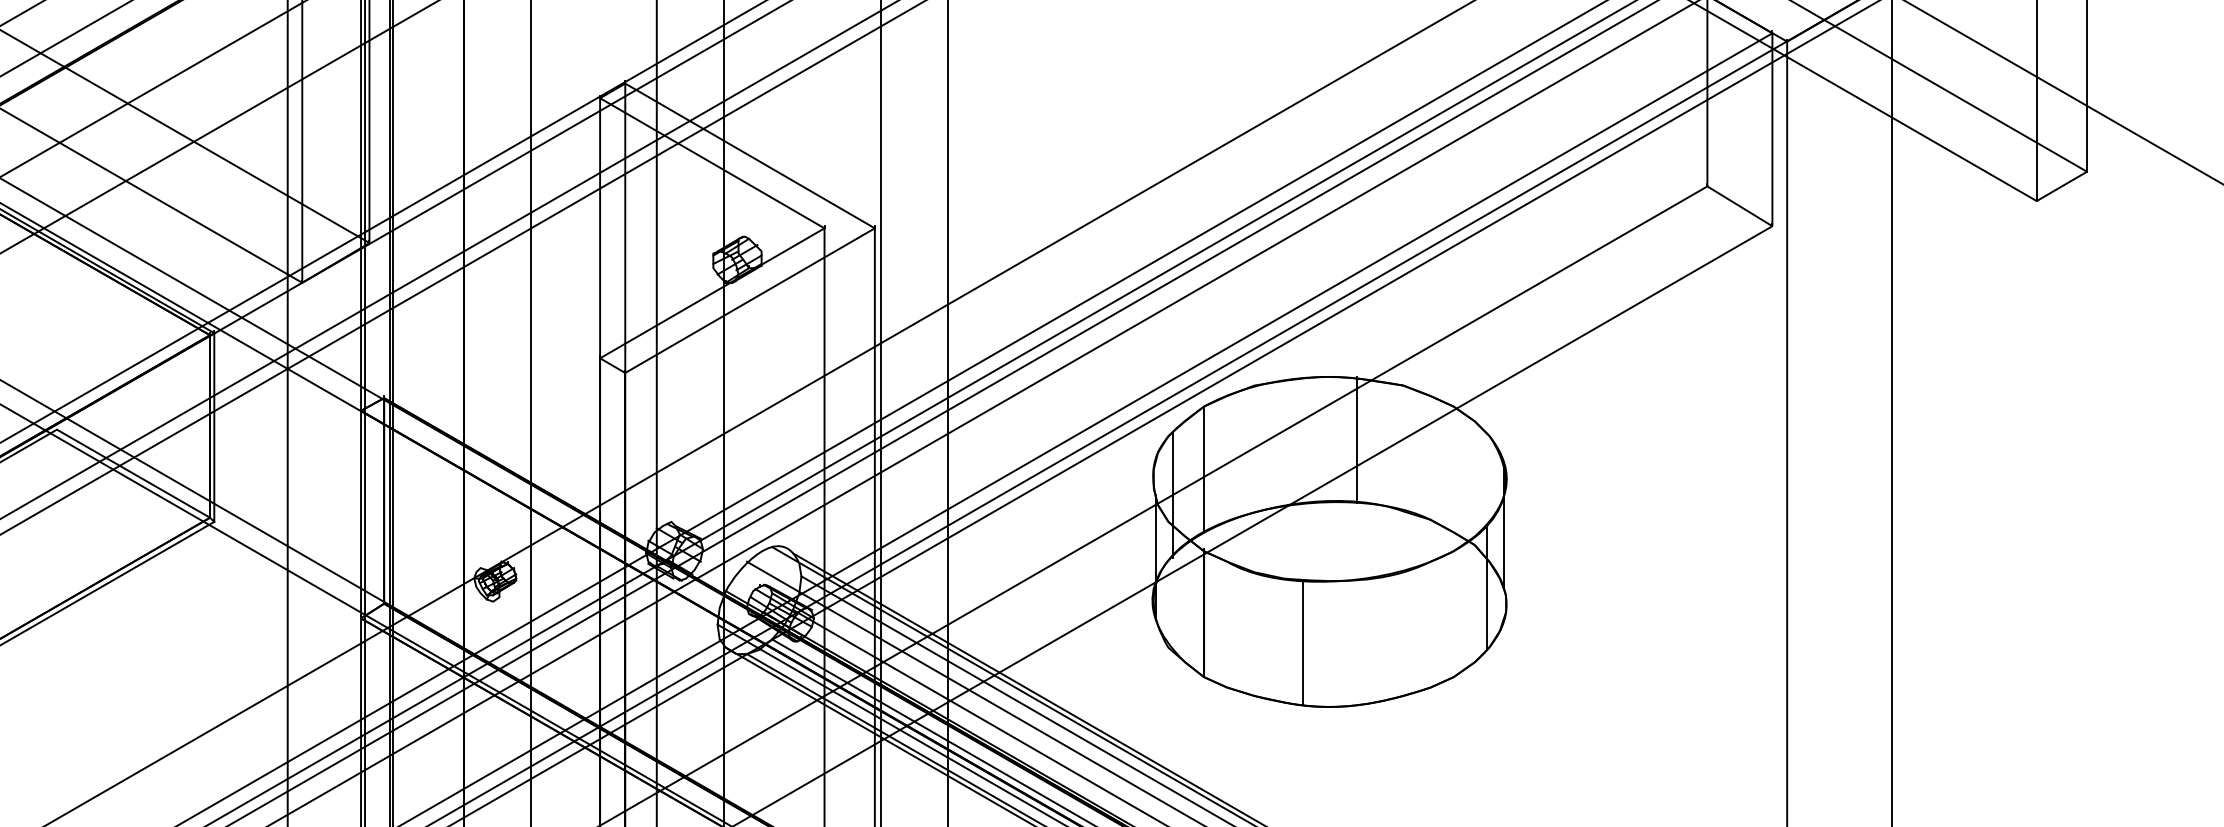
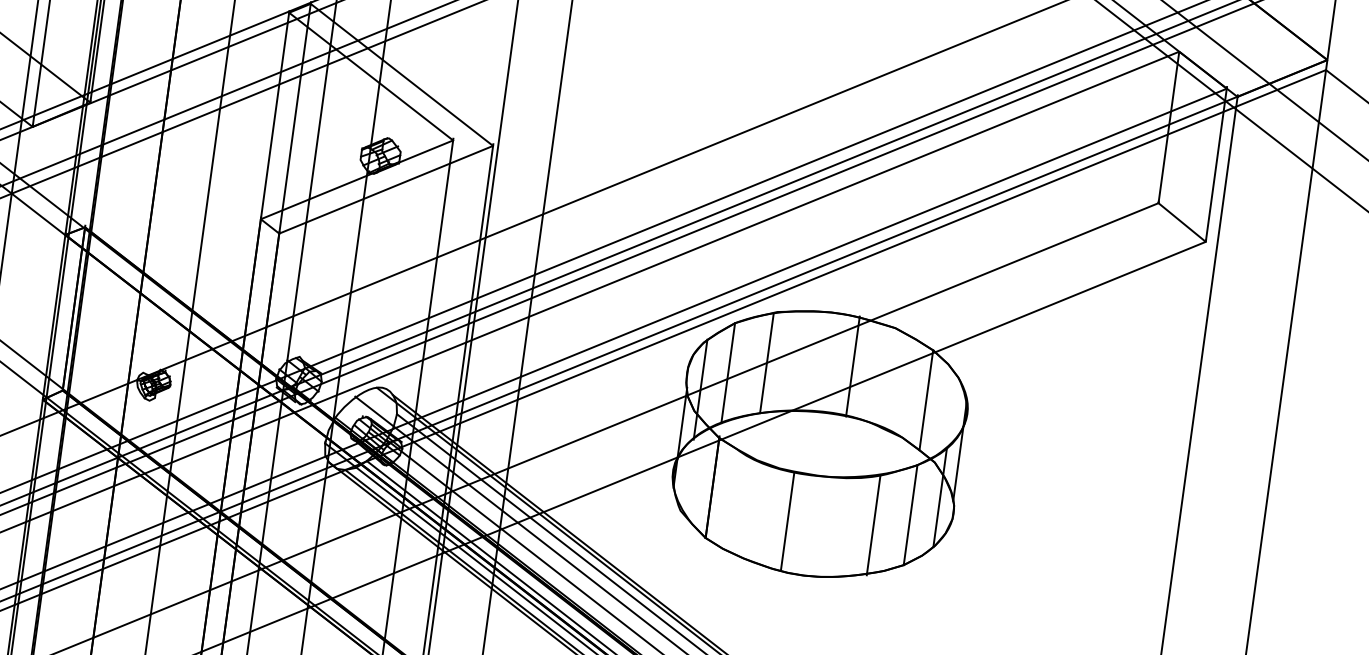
line: (1250, 450) -> (767, 363), added
line: (1453, 469) -> (926, 400), added
line: (1453, 614) -> (910, 515), added
line: (1409, 632) -> (873, 524), added

